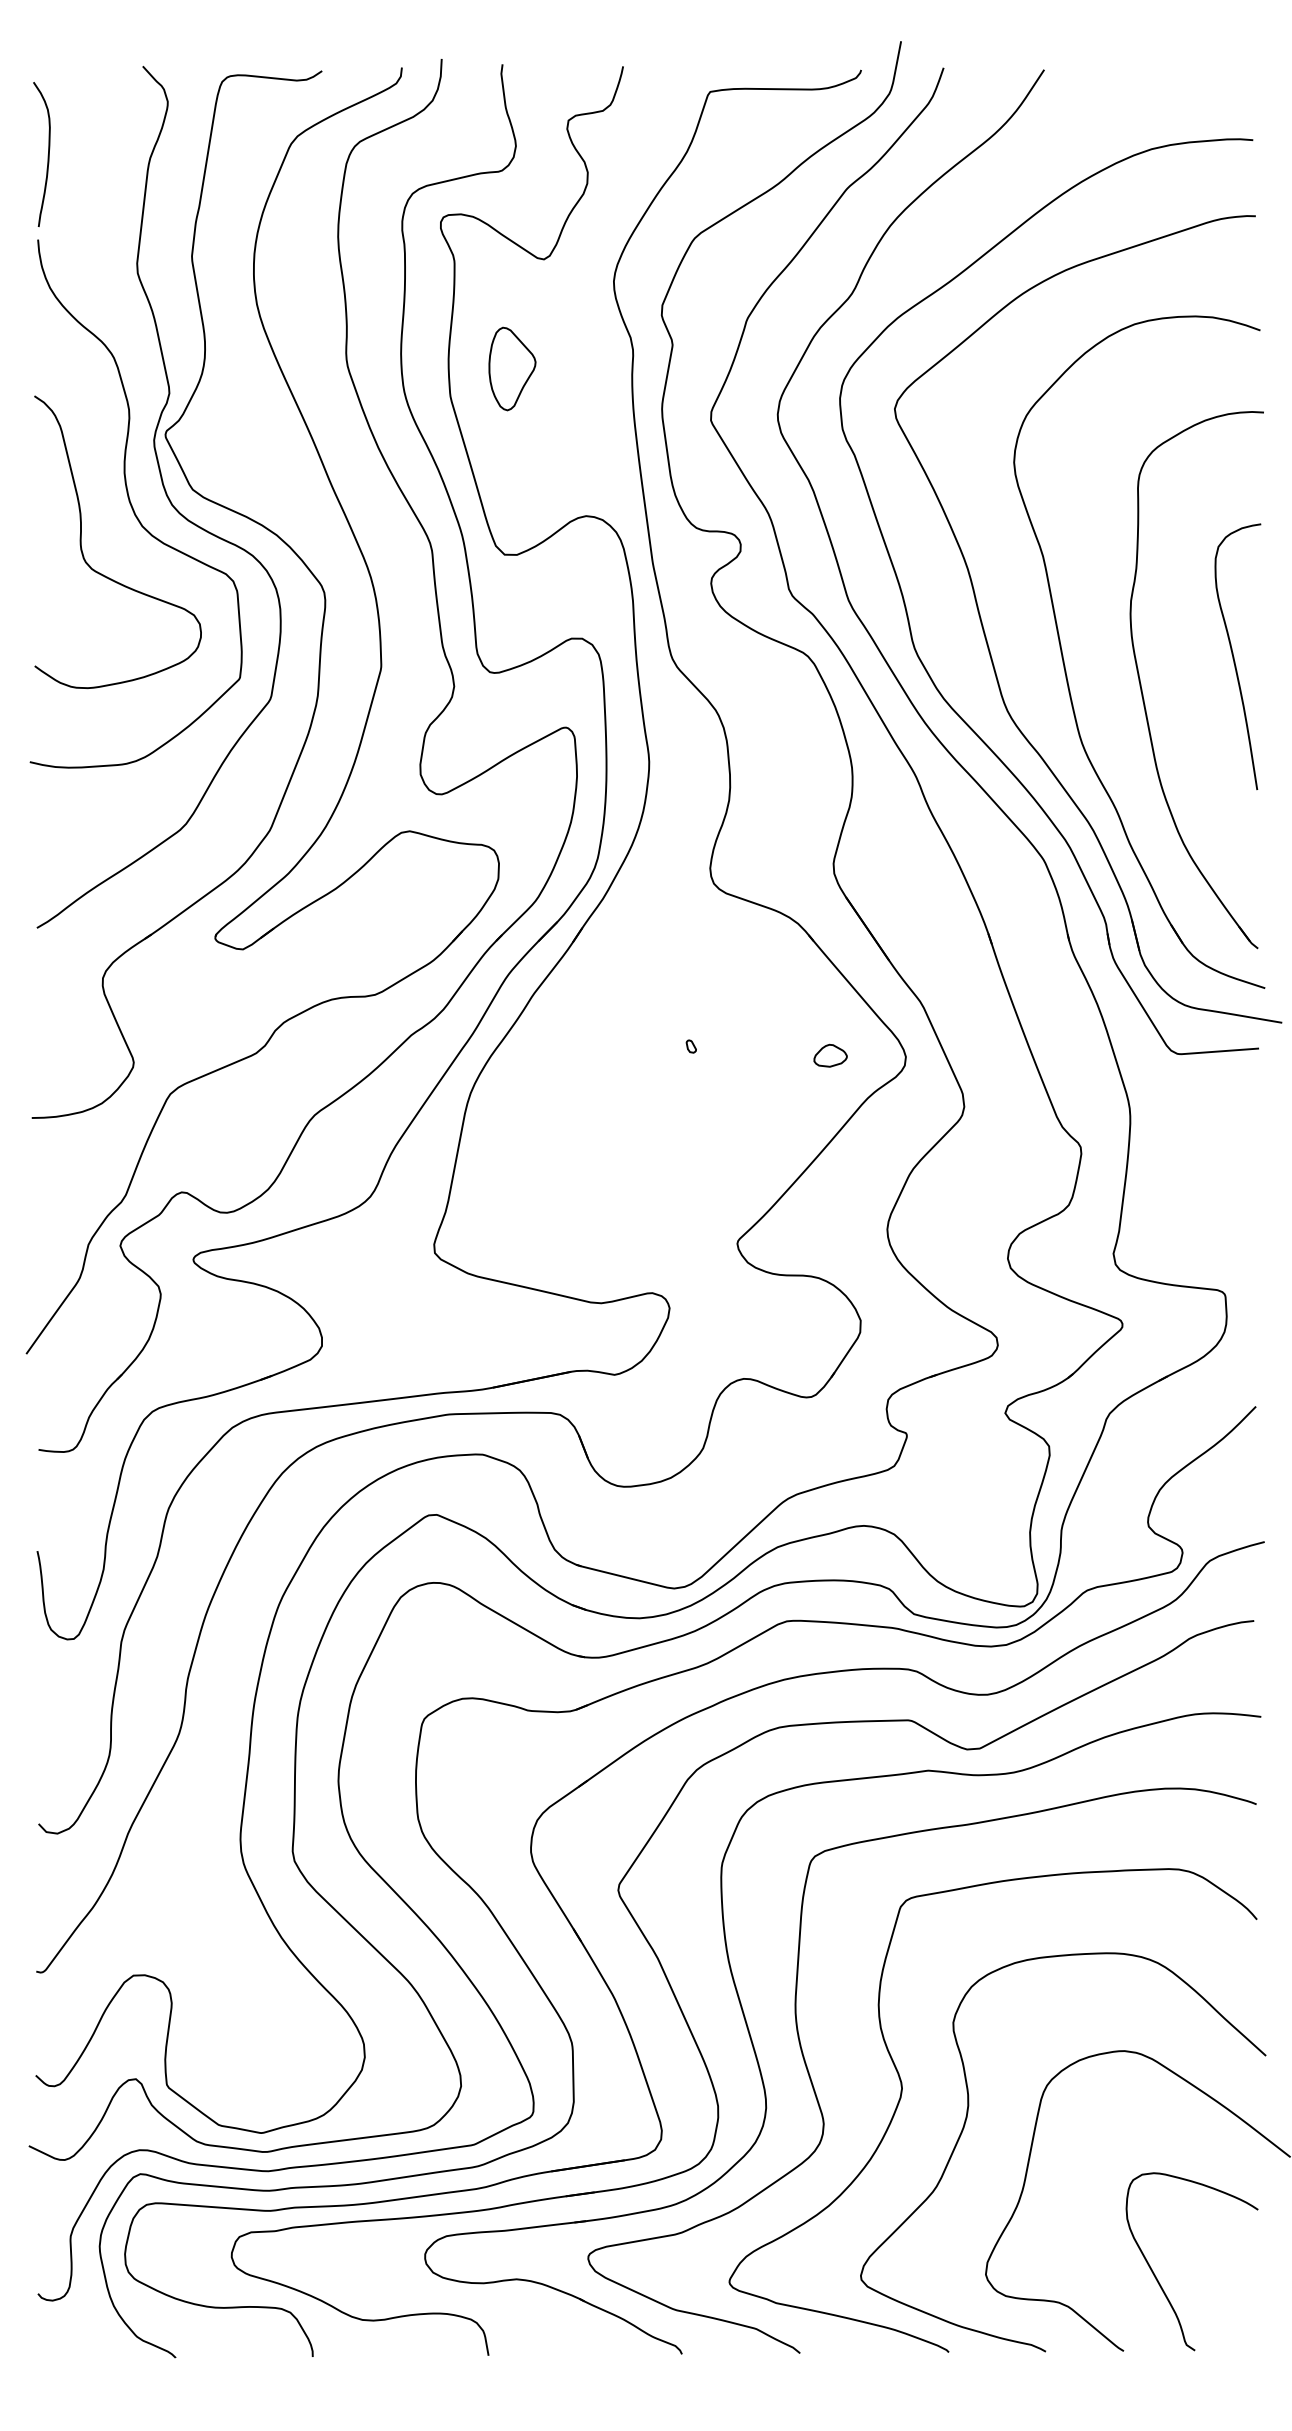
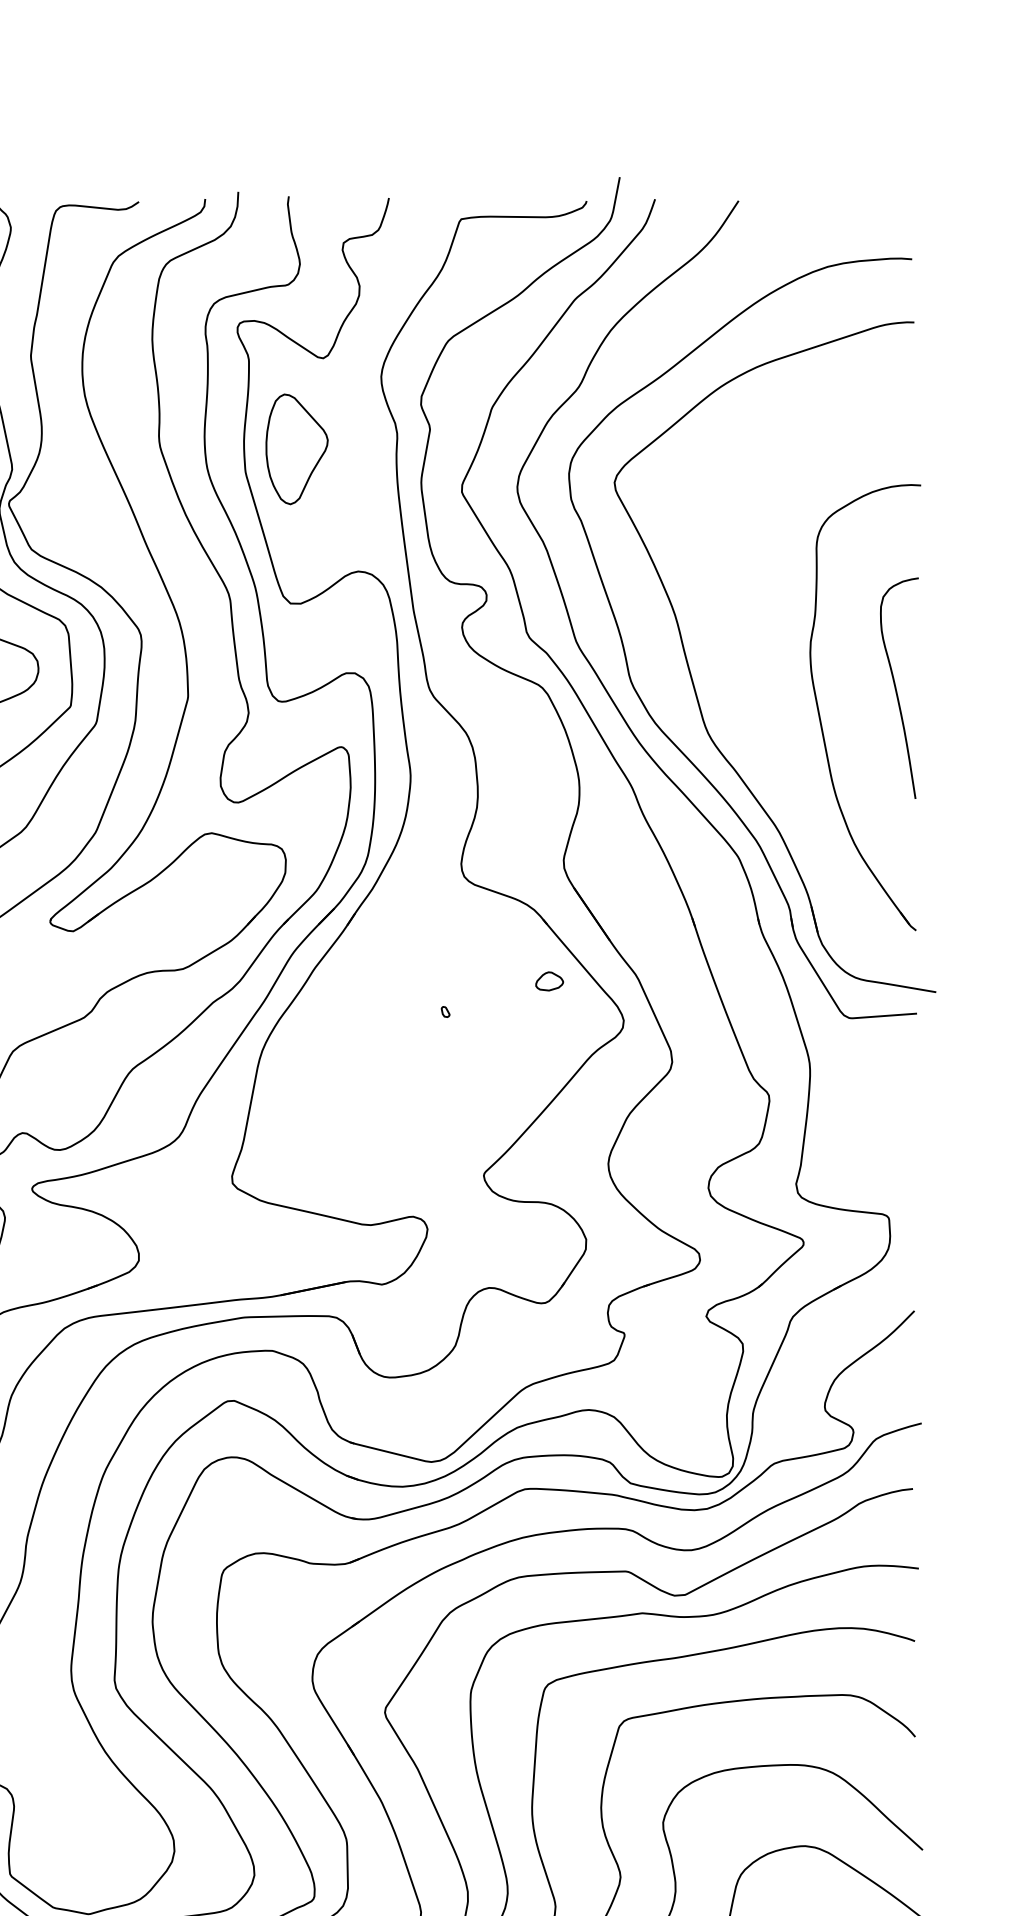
part: (512, 368) -> (297, 448), size x1.6
part: (1065, 665) -> (756, 695), removed
part: (830, 1055) -> (549, 981), moved

